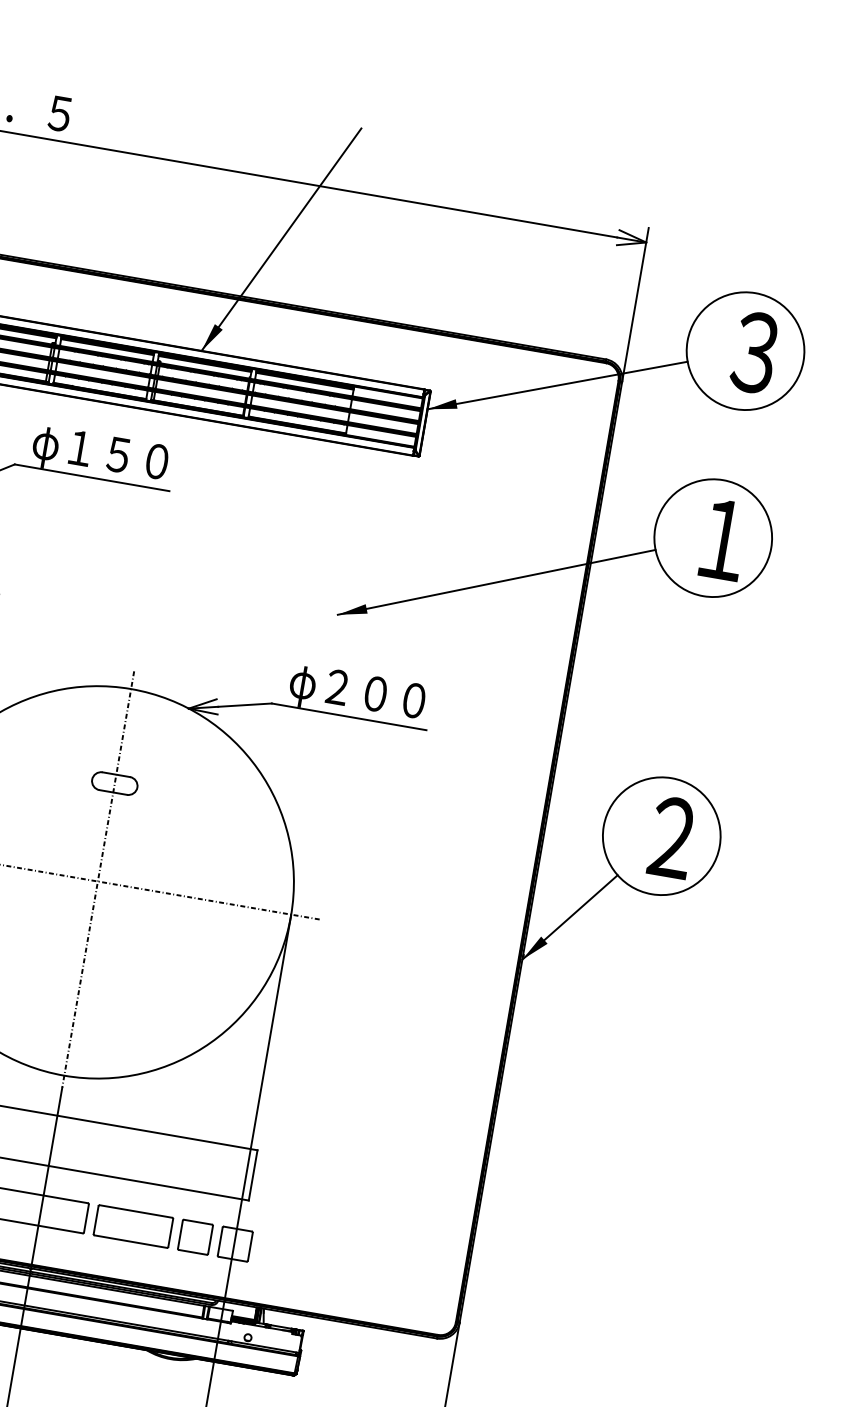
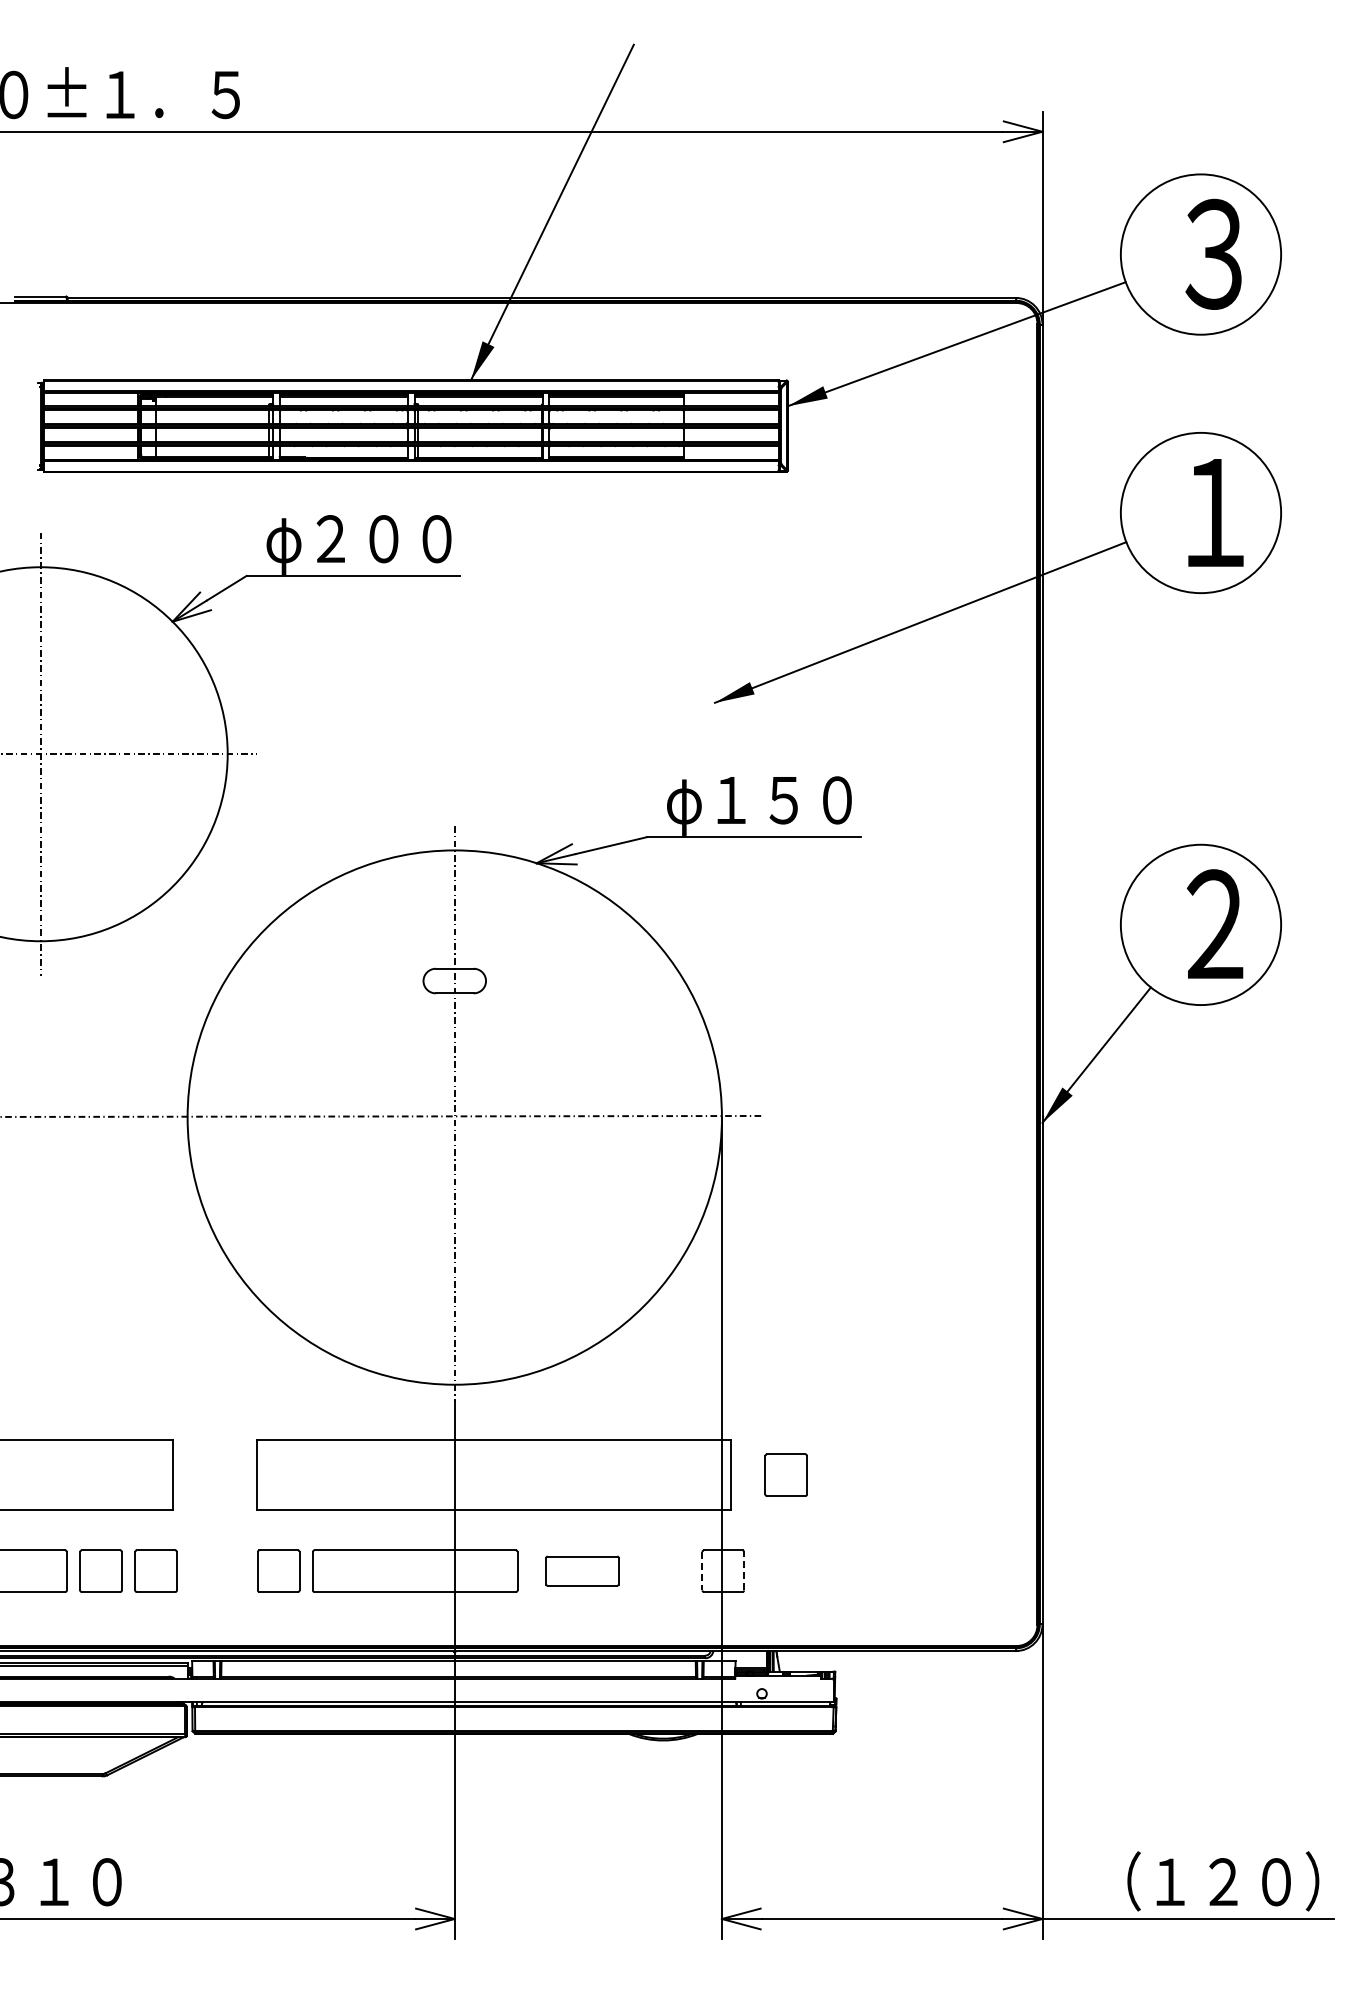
text: (99, 451) -> (357, 539), φ１５０ -> φ２００
text: (356, 690) -> (757, 800), φ２００ -> φ１５０
part: (133, 1226) -> (582, 1570), size x0.7
part: (195, 1236) -> (785, 1474), moved
line: (220, 1241) -> (702, 1571), solid -> dashed
line: (250, 1246) -> (744, 1570), solid -> dashed

